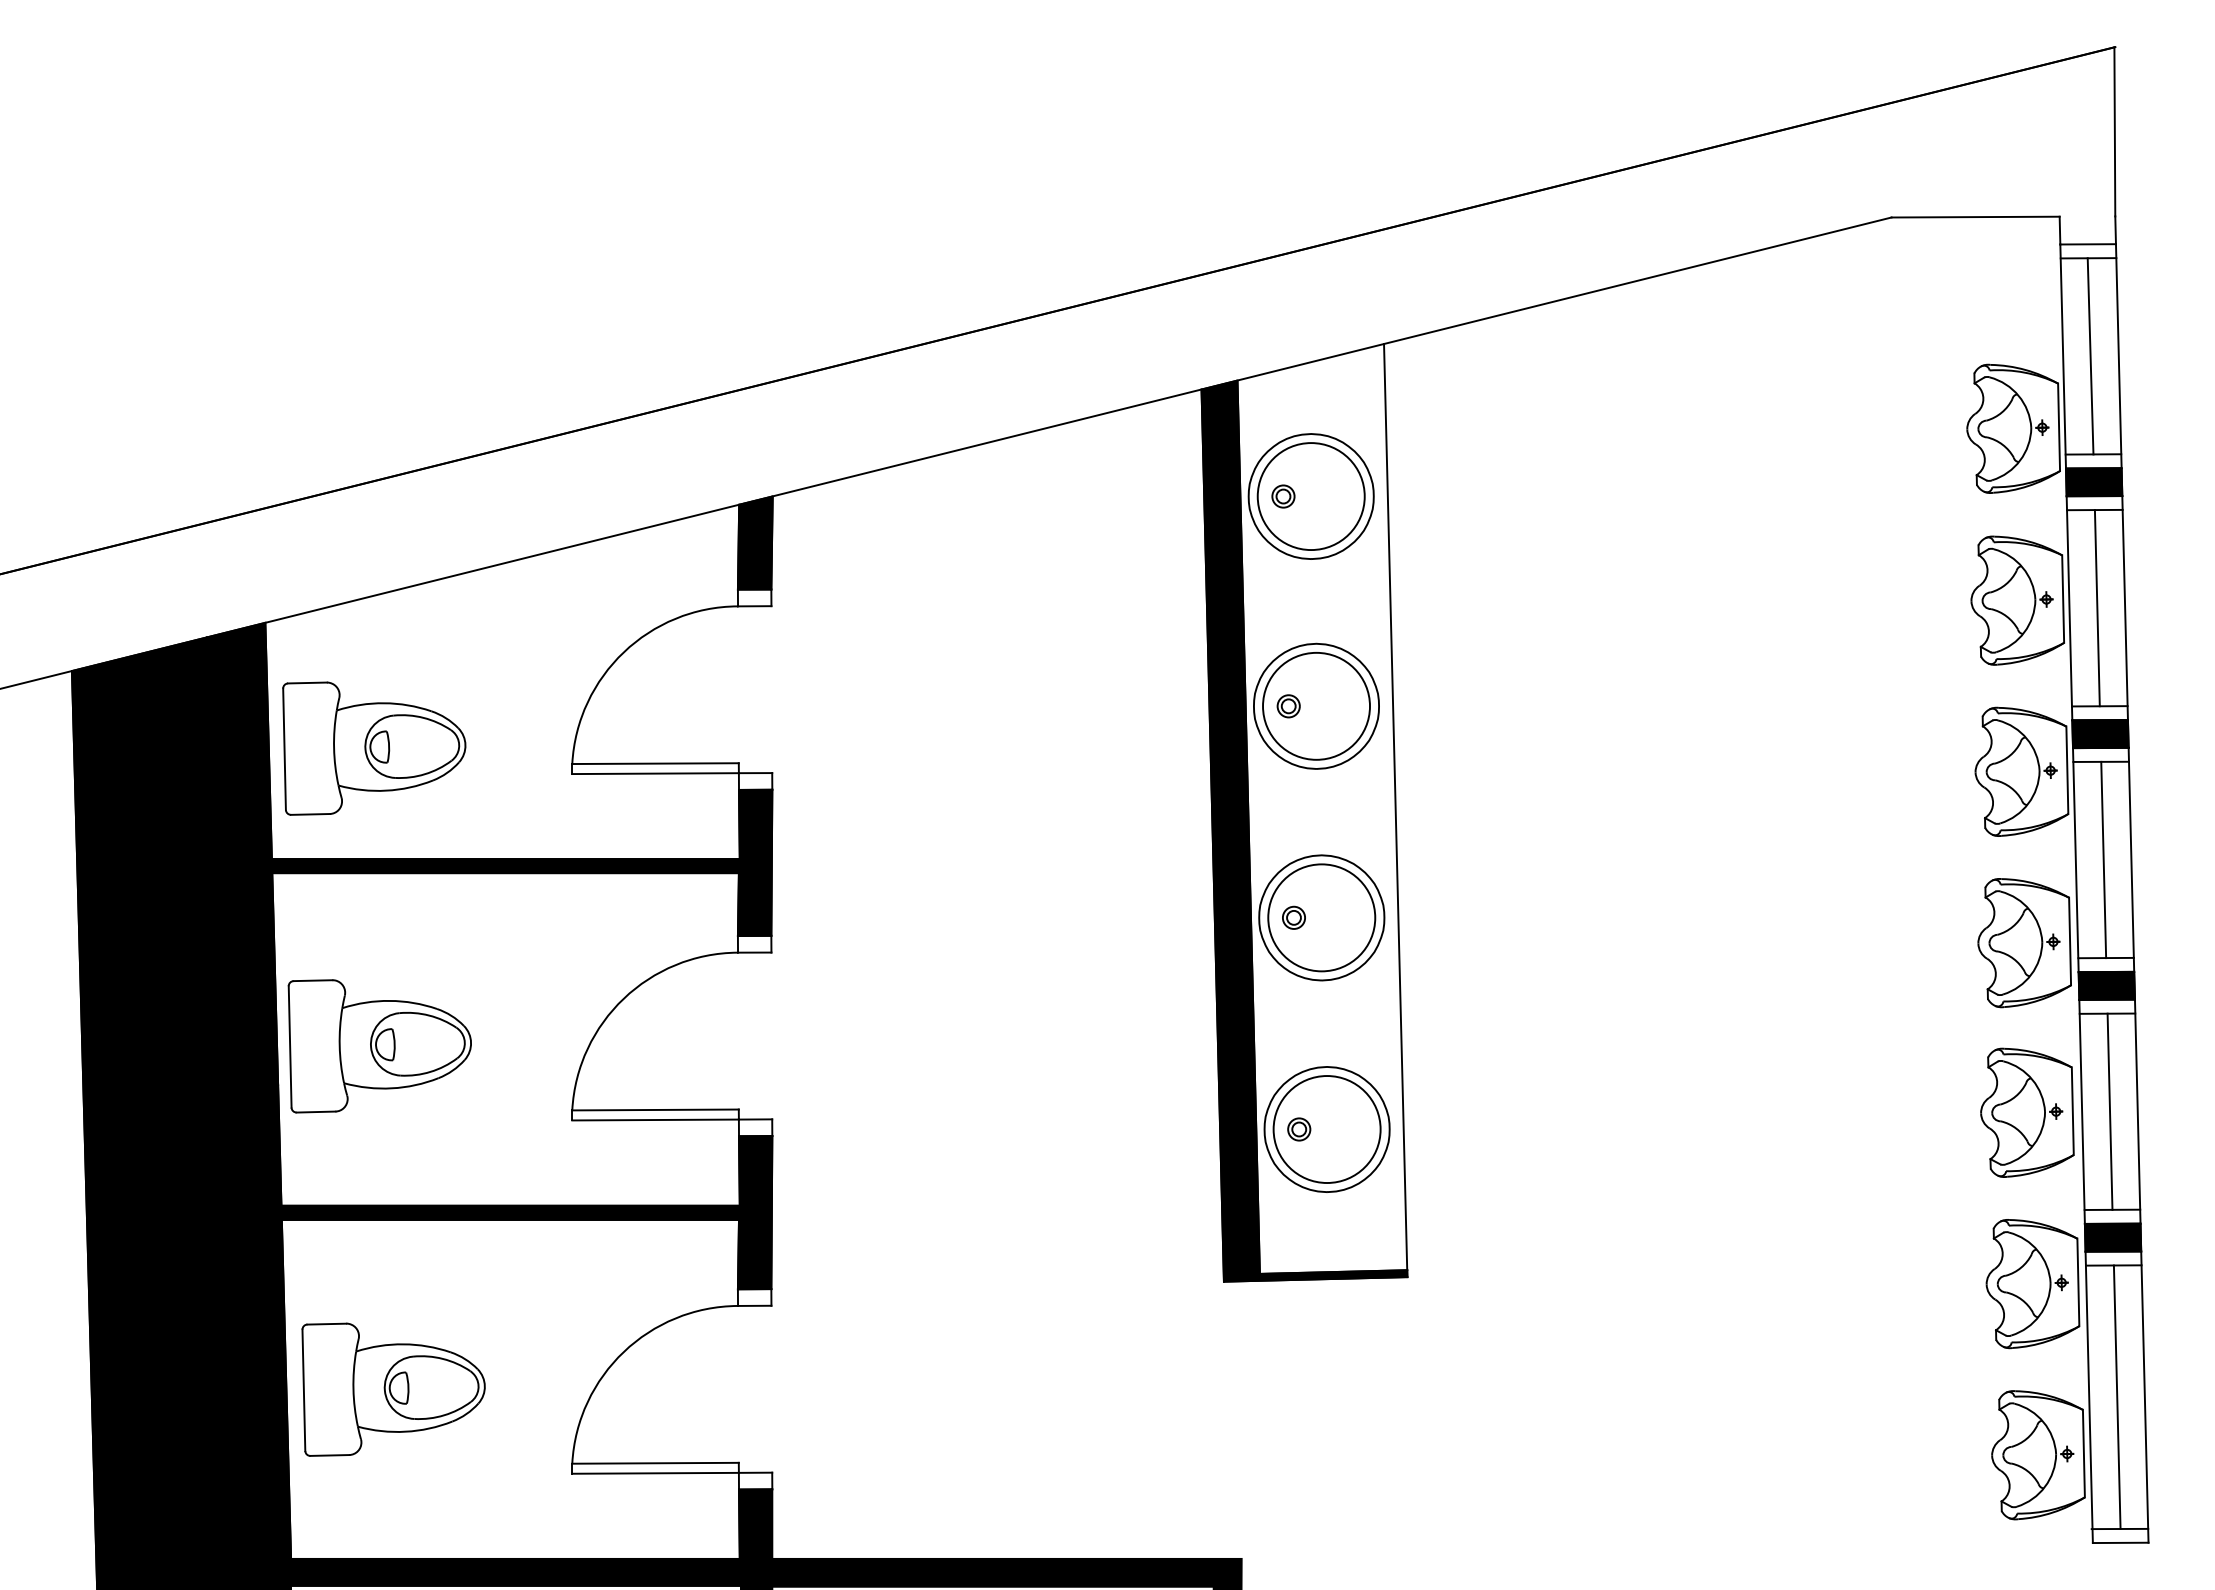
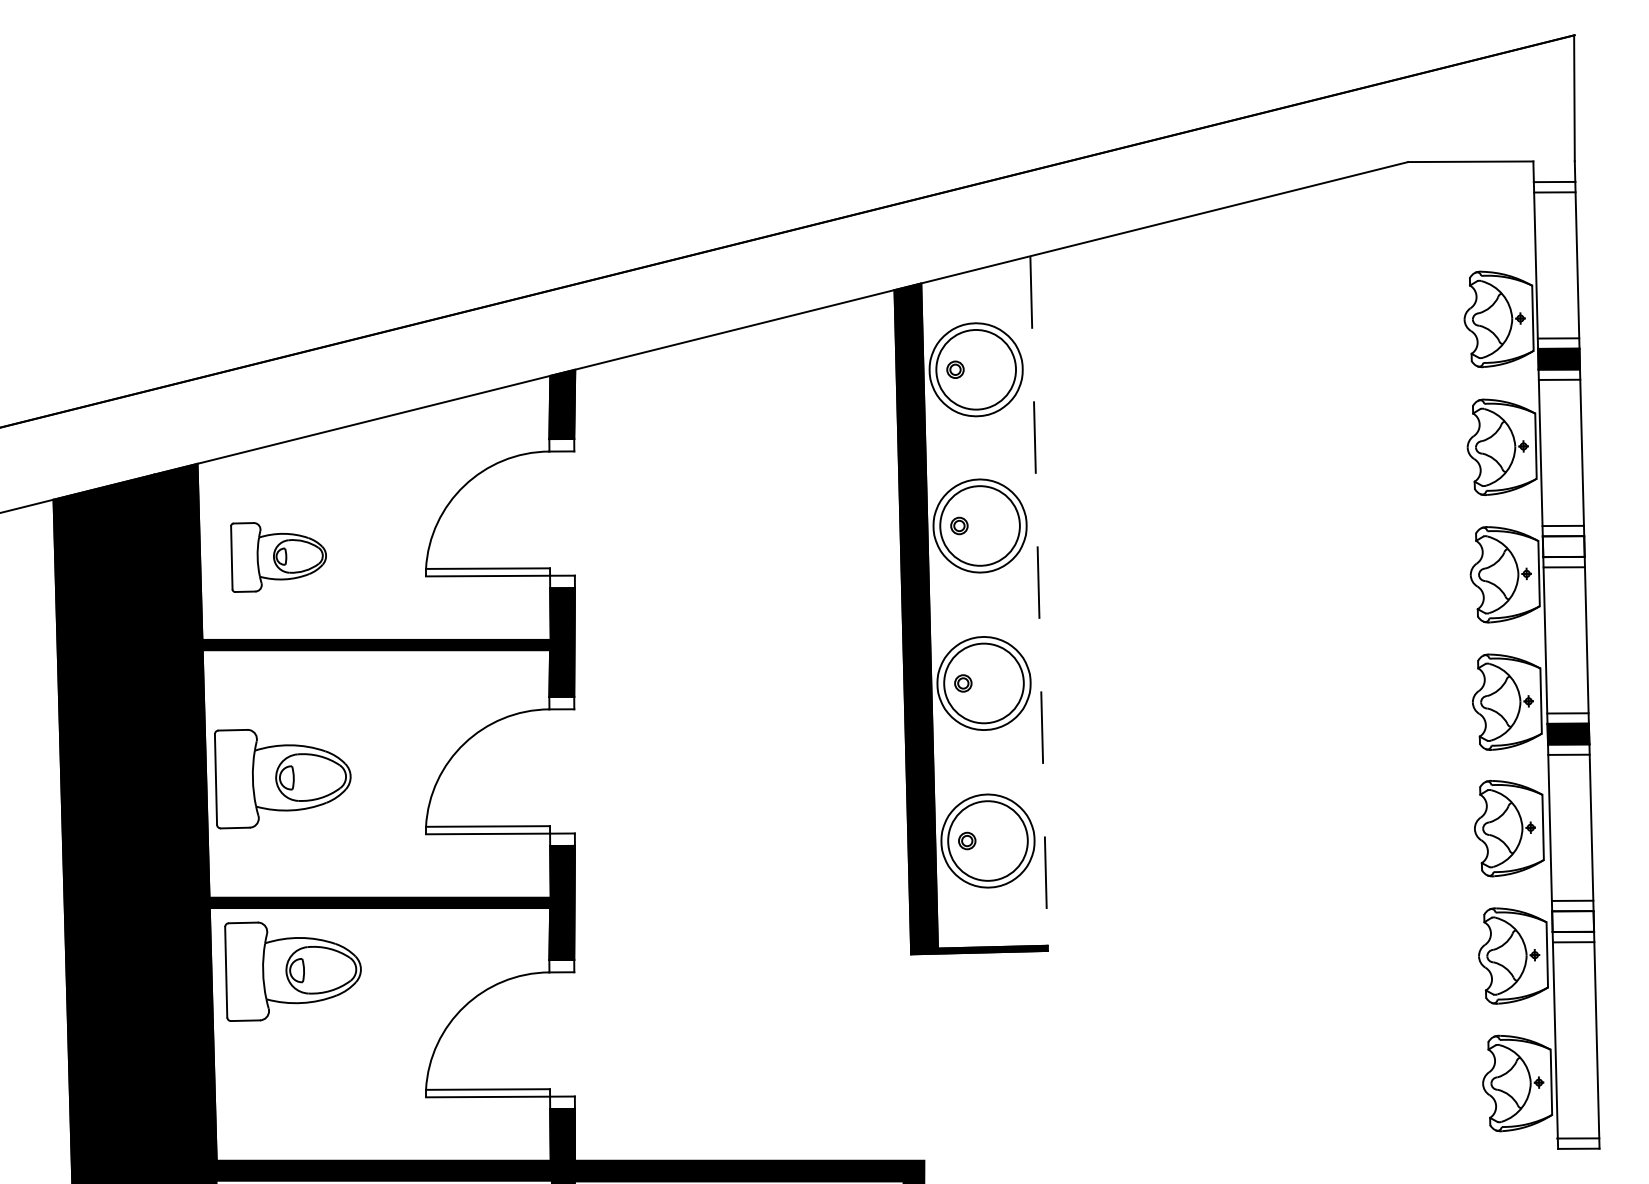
line: (2090, 356) -> (1556, 265), removed
line: (2097, 607) -> (1561, 452), removed
fill: (2100, 733) -> (1563, 546), removed
part: (374, 748) -> (278, 557), size x0.7
line: (1396, 807) -> (1039, 601), solid -> dashed
line: (2102, 860) -> (1565, 640), removed
line: (2109, 1111) -> (1570, 827), removed
fill: (2113, 1237) -> (1573, 921), removed
part: (392, 1389) -> (292, 971), moved
line: (2116, 1397) -> (1575, 1040), removed

